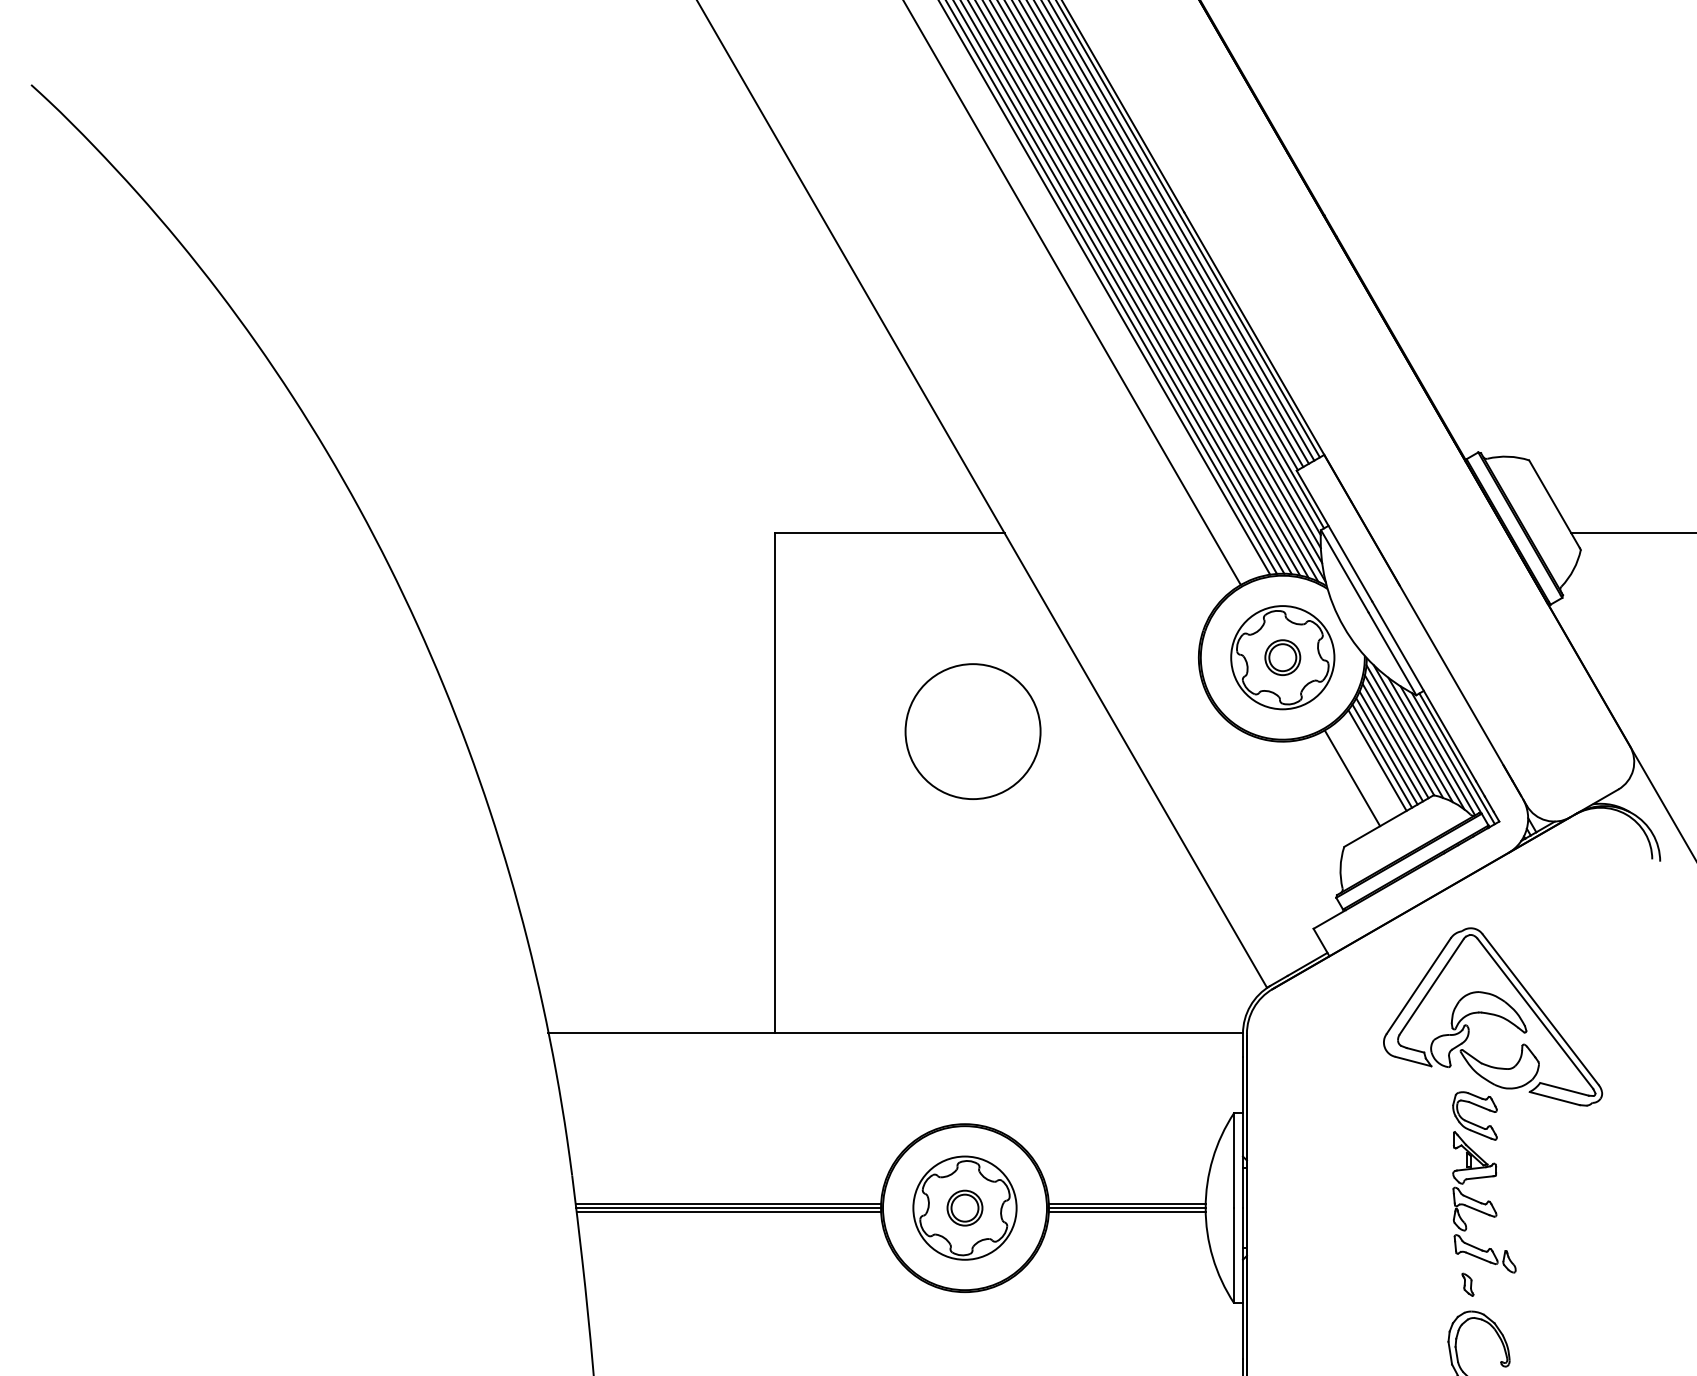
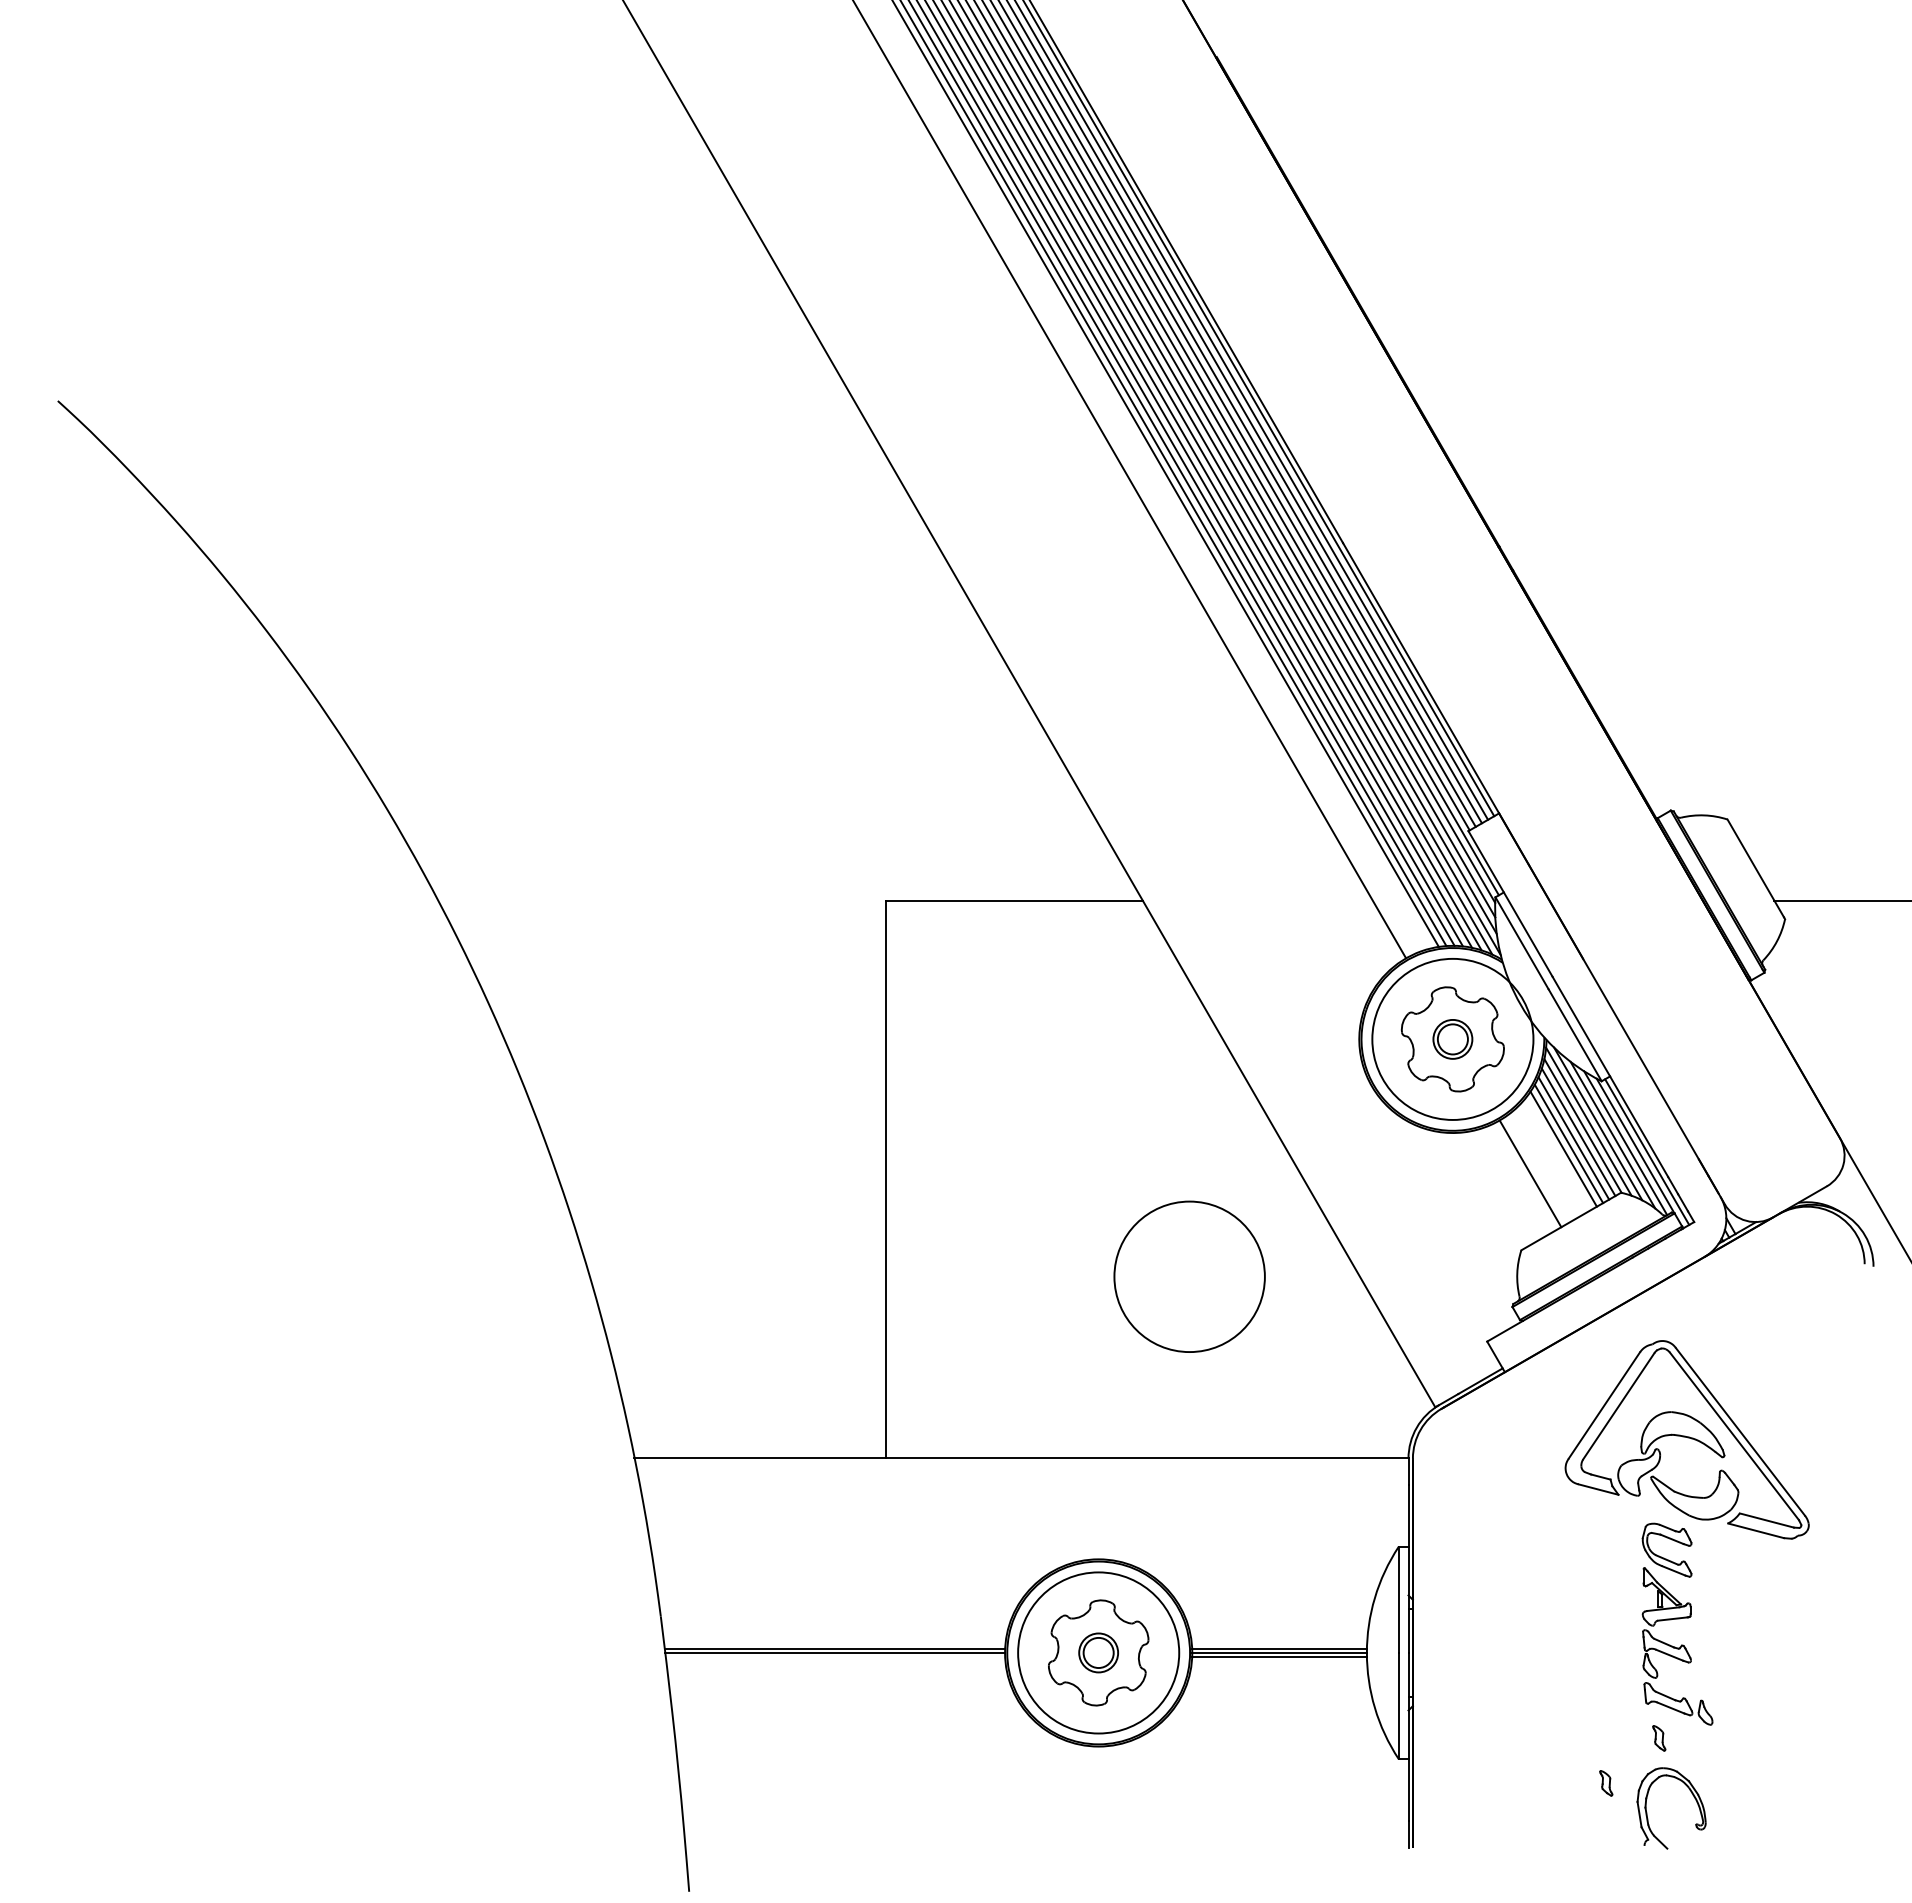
circle: (1282, 656) -> (1452, 1038), size x1.4
circle: (972, 731) -> (1189, 1276), moved
line: (1377, 760) -> (1558, 1153), removed
circle: (964, 1207) -> (1098, 1652), size x1.4
line: (728, 1212) -> (835, 1657), removed
part: (1420, 1325) -> (1606, 1783), added

